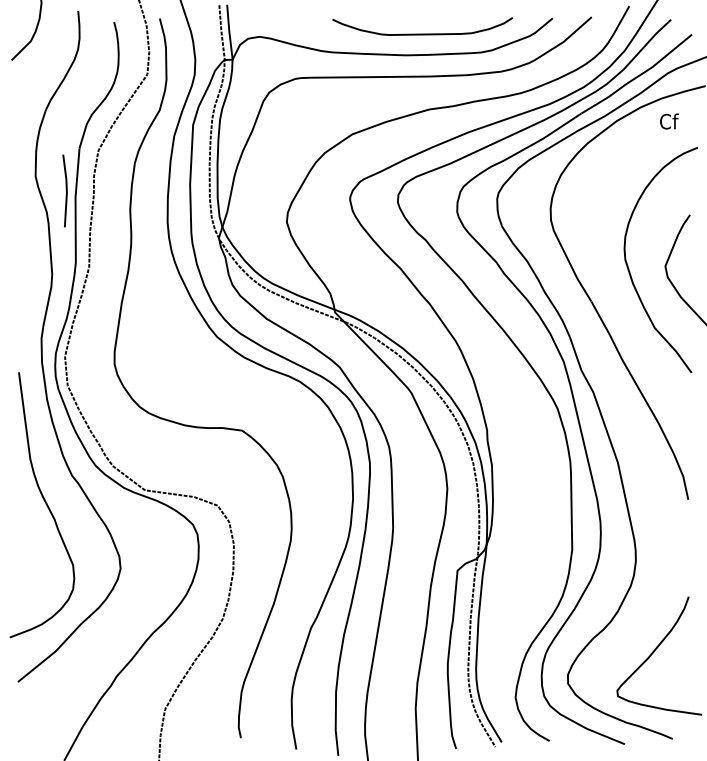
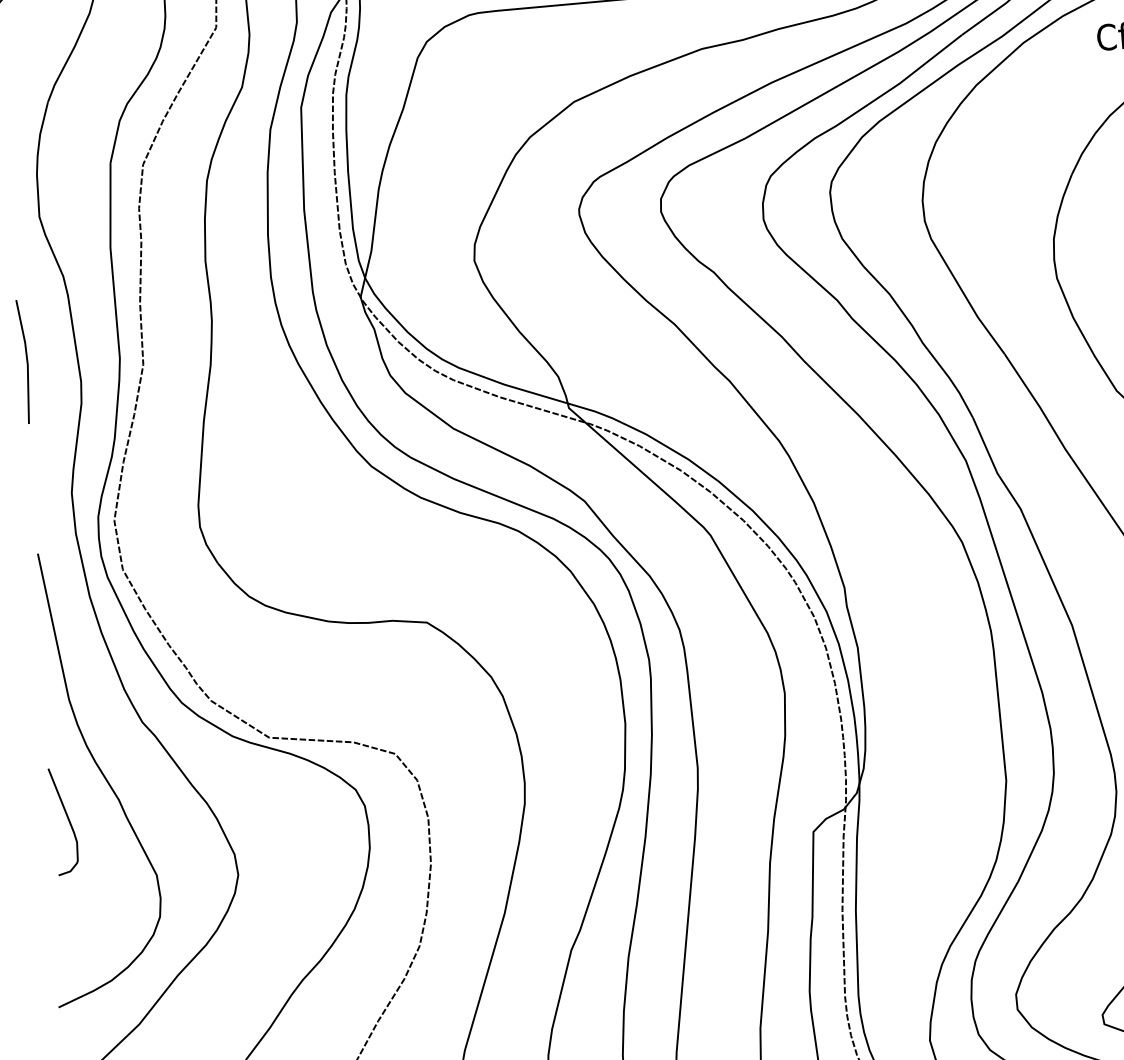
line: (65, 190) -> (25, 360), moved
curve: (23, 529) -> (67, 821), added

